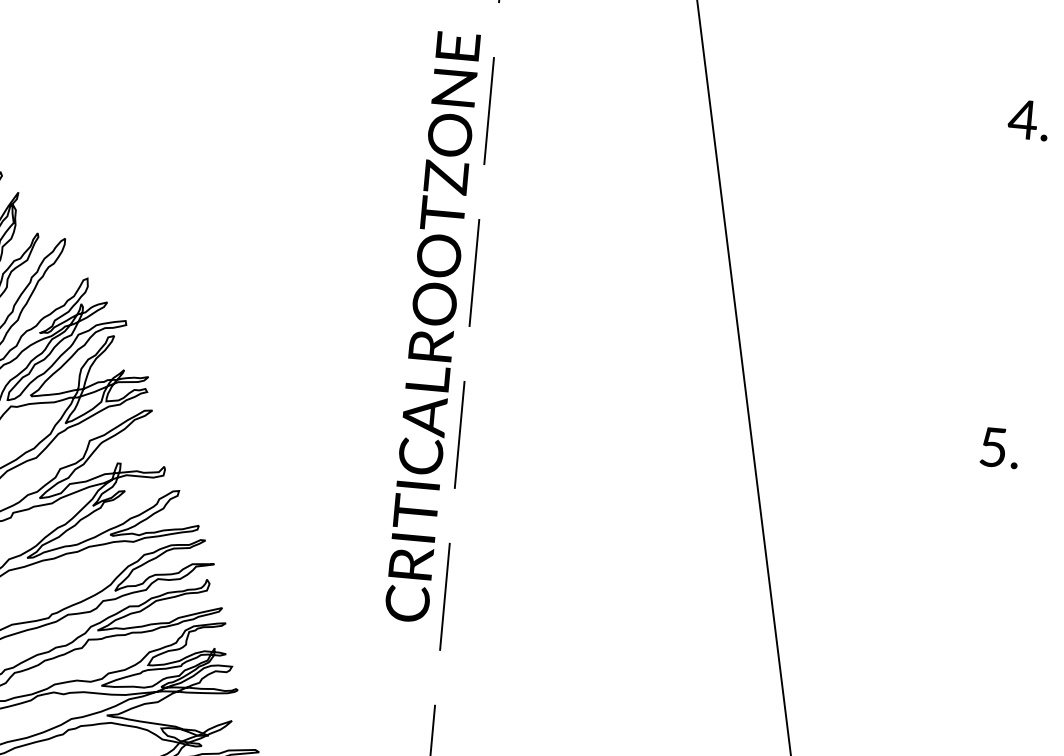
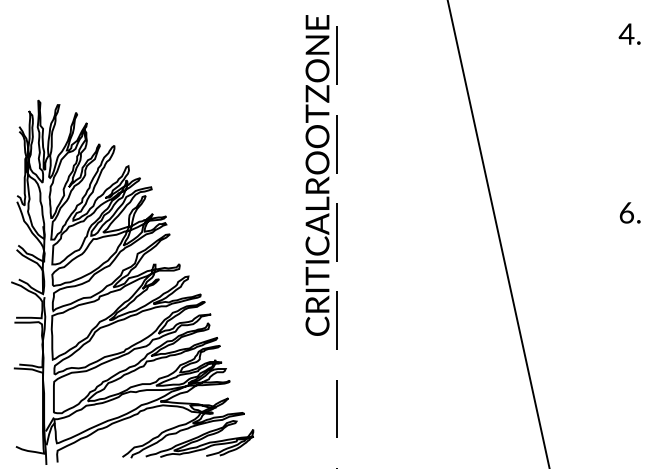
text: (993, 446) -> (626, 212), 5. -> 6.

